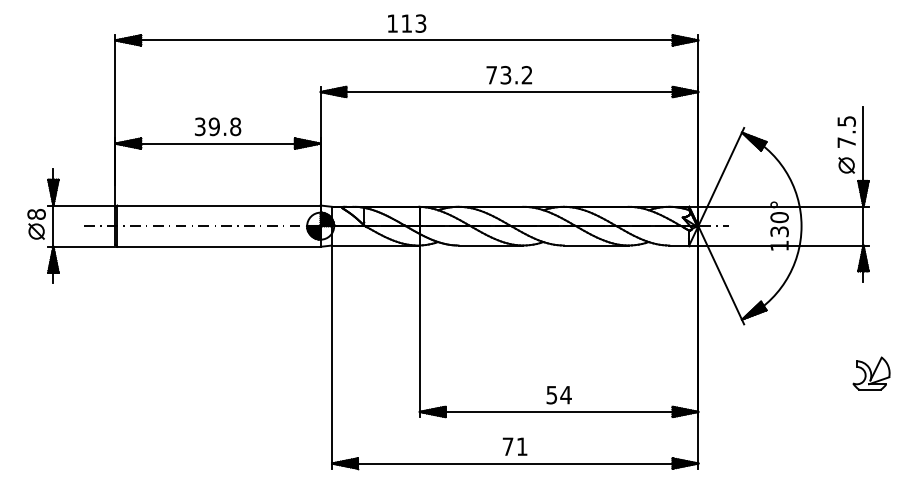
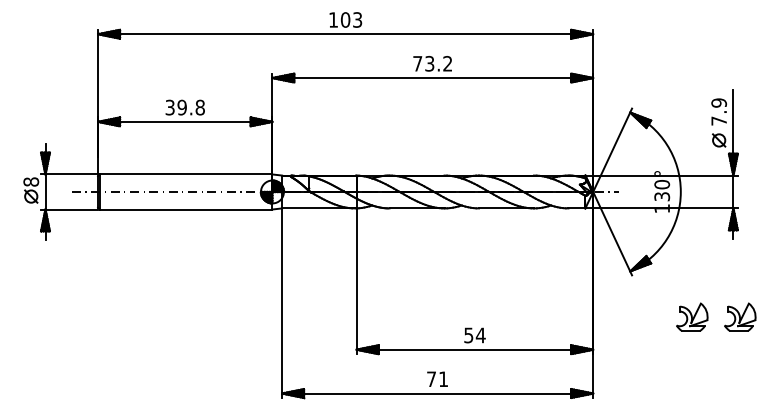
text: (406, 23) -> (345, 19), 113 -> 103
text: (845, 120) -> (718, 102), 7.5 -> 7.9
part: (815, 372) -> (692, 316), added

